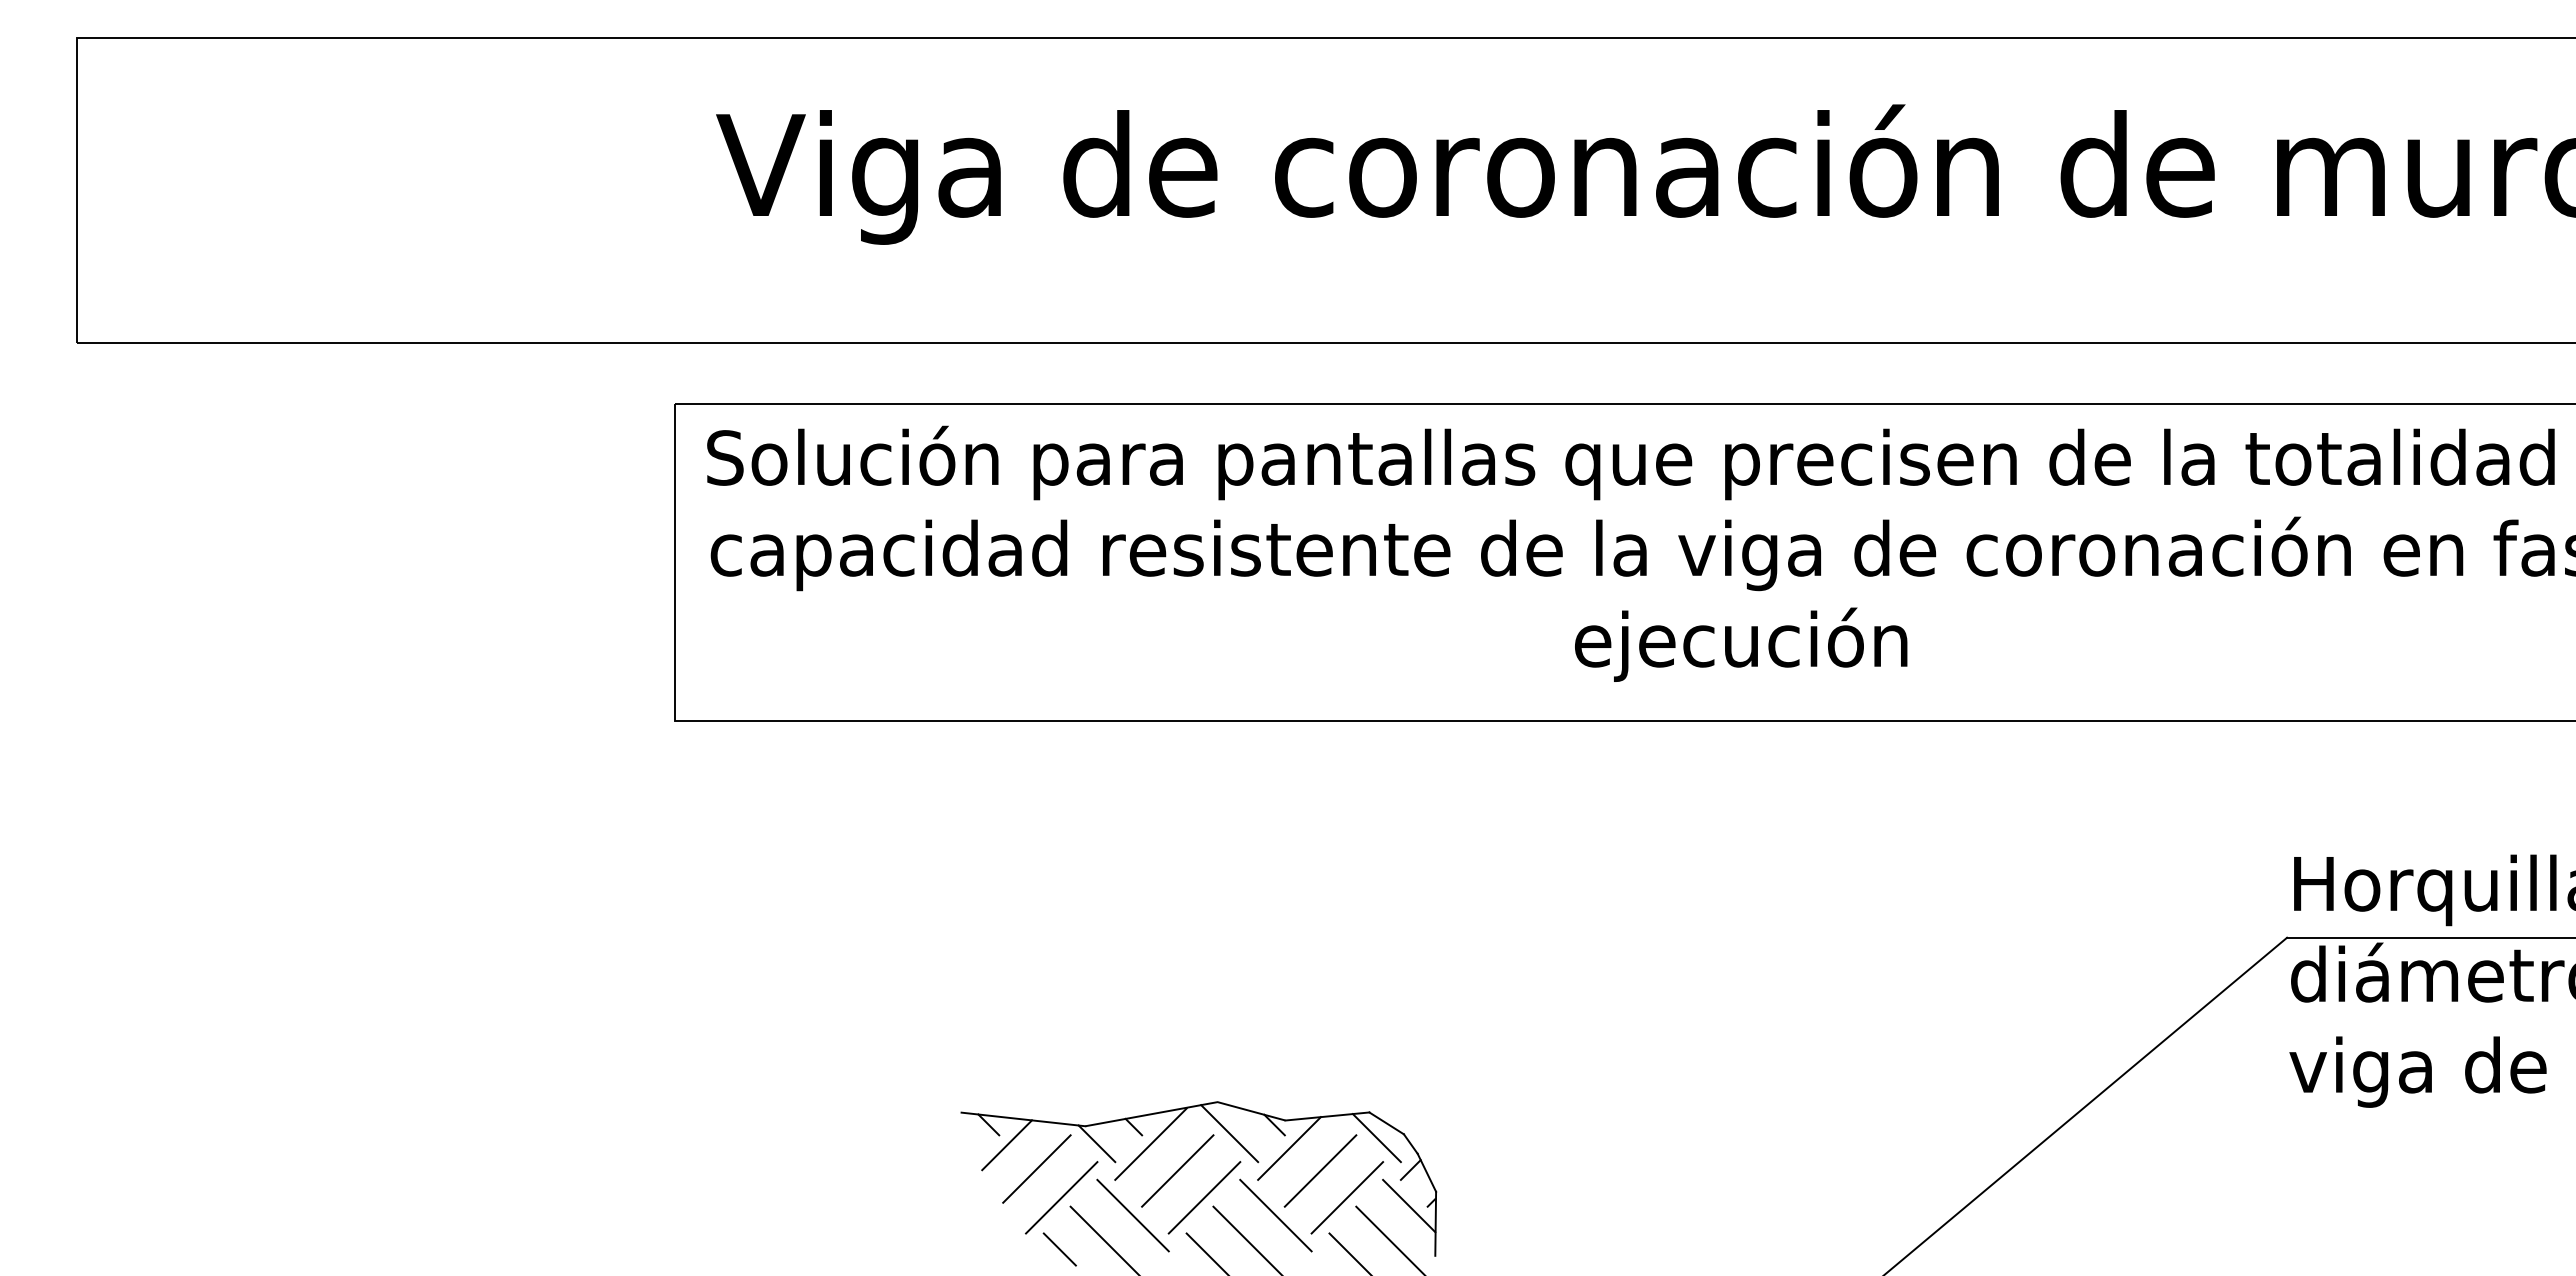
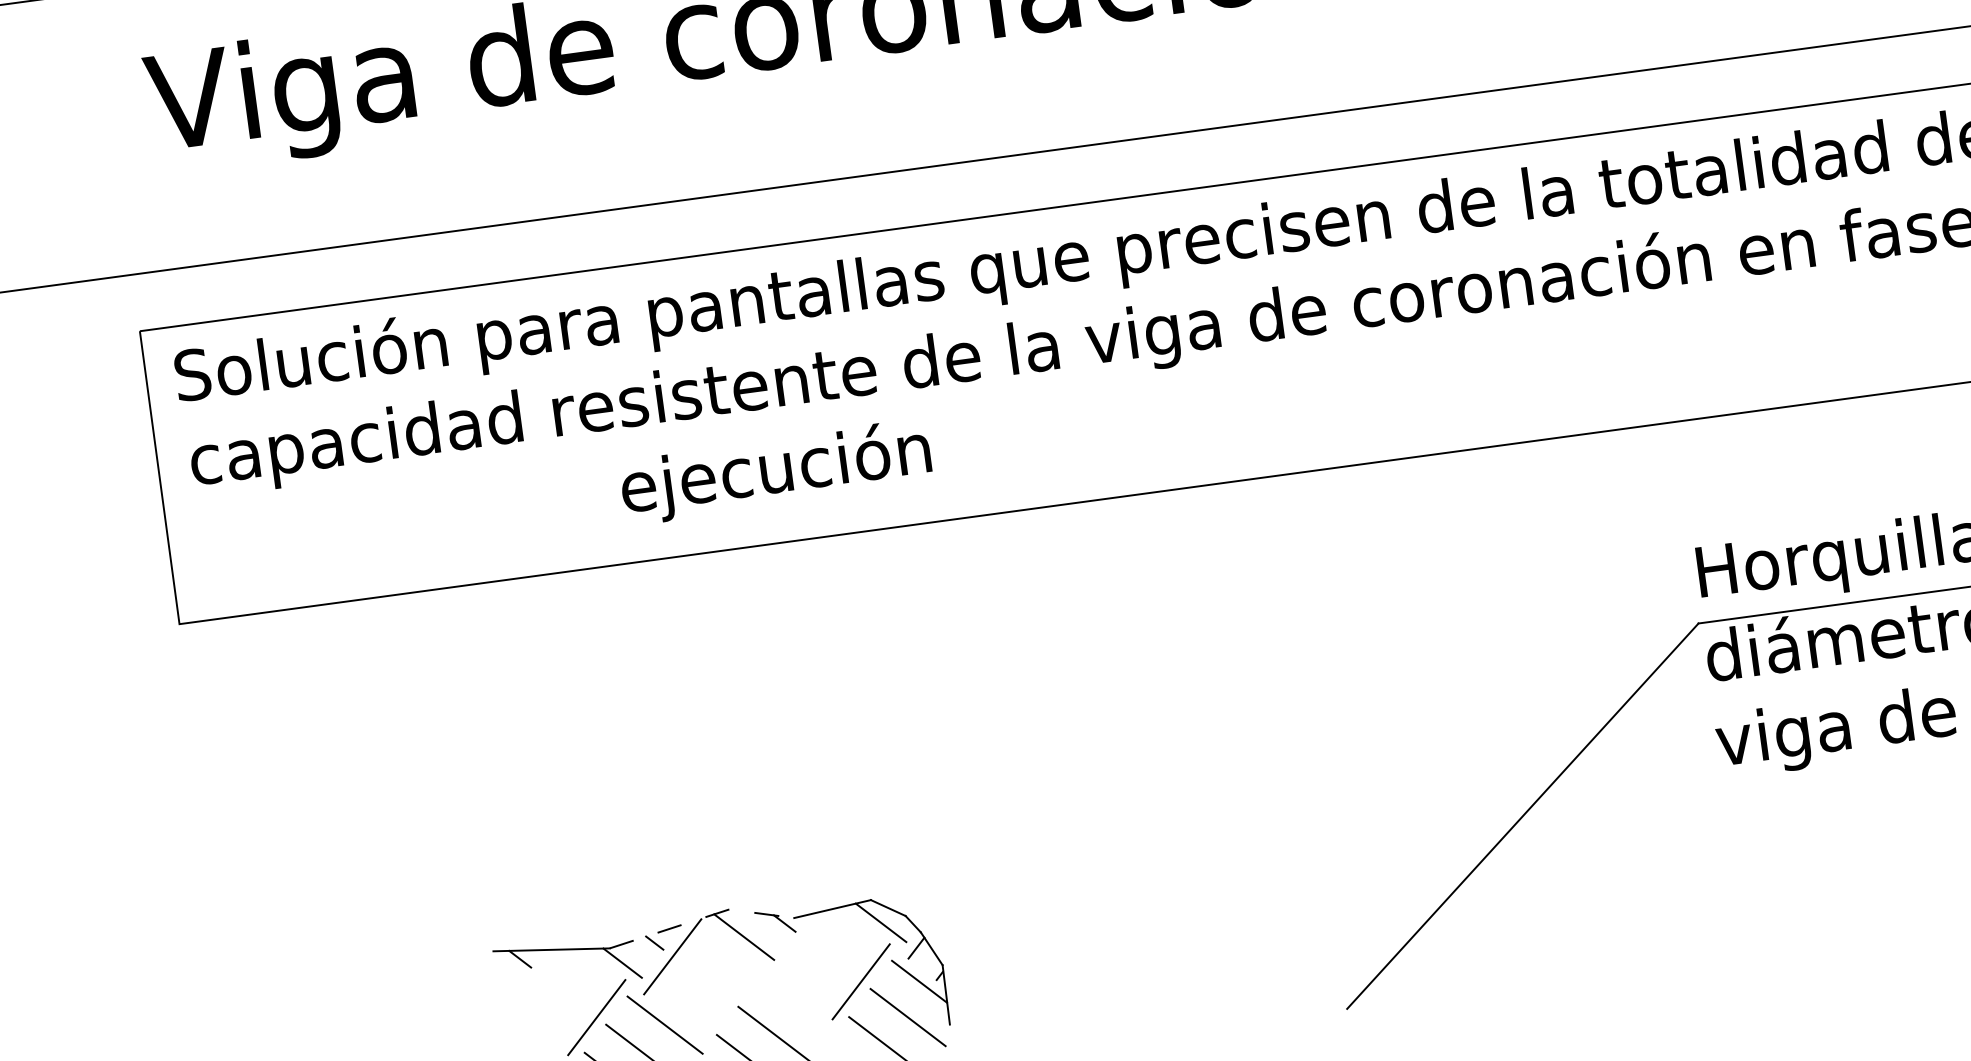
text: (1741, 644) -> (776, 471), moved
line: (1187, 1107) -> (701, 918), solid -> dashed
line: (1006, 1145) -> (539, 976), removed
line: (1289, 1148) -> (801, 943), removed
line: (1036, 1168) -> (569, 993), removed
line: (1177, 1170) -> (700, 977), removed
line: (1320, 1170) -> (832, 959), removed
line: (1204, 1197) -> (728, 999), removed
line: (1275, 1215) -> (796, 1007), removed

